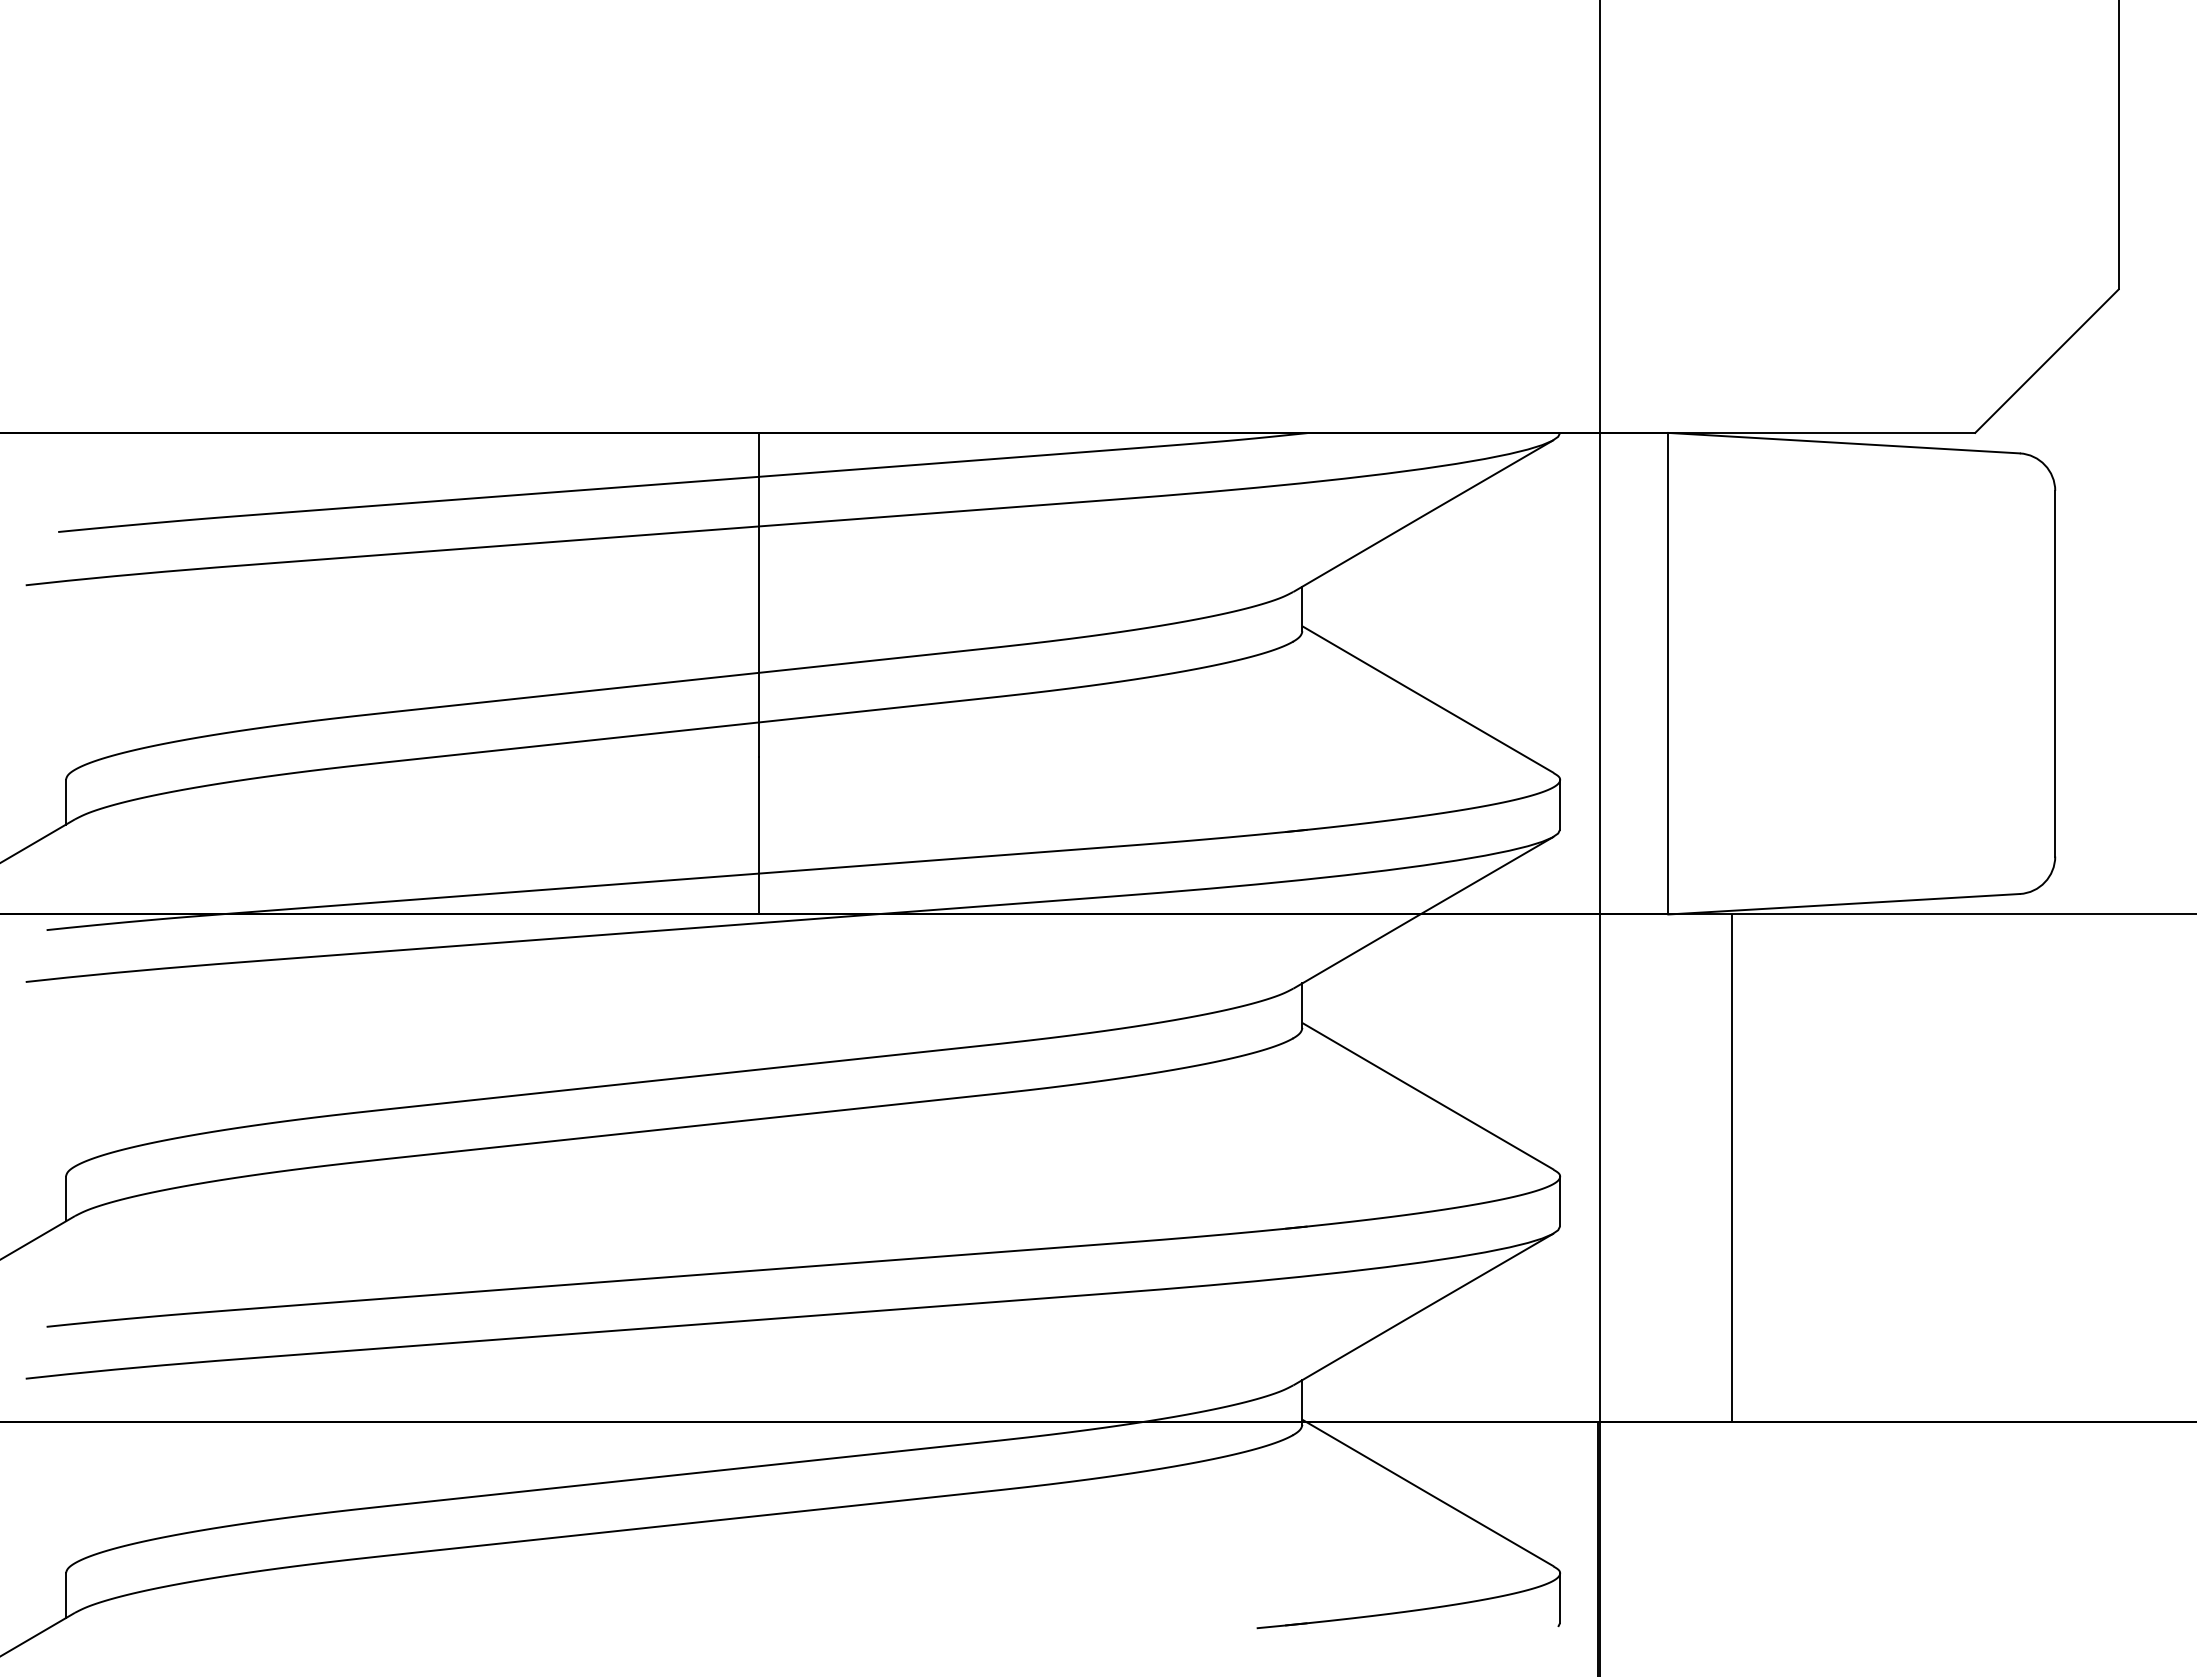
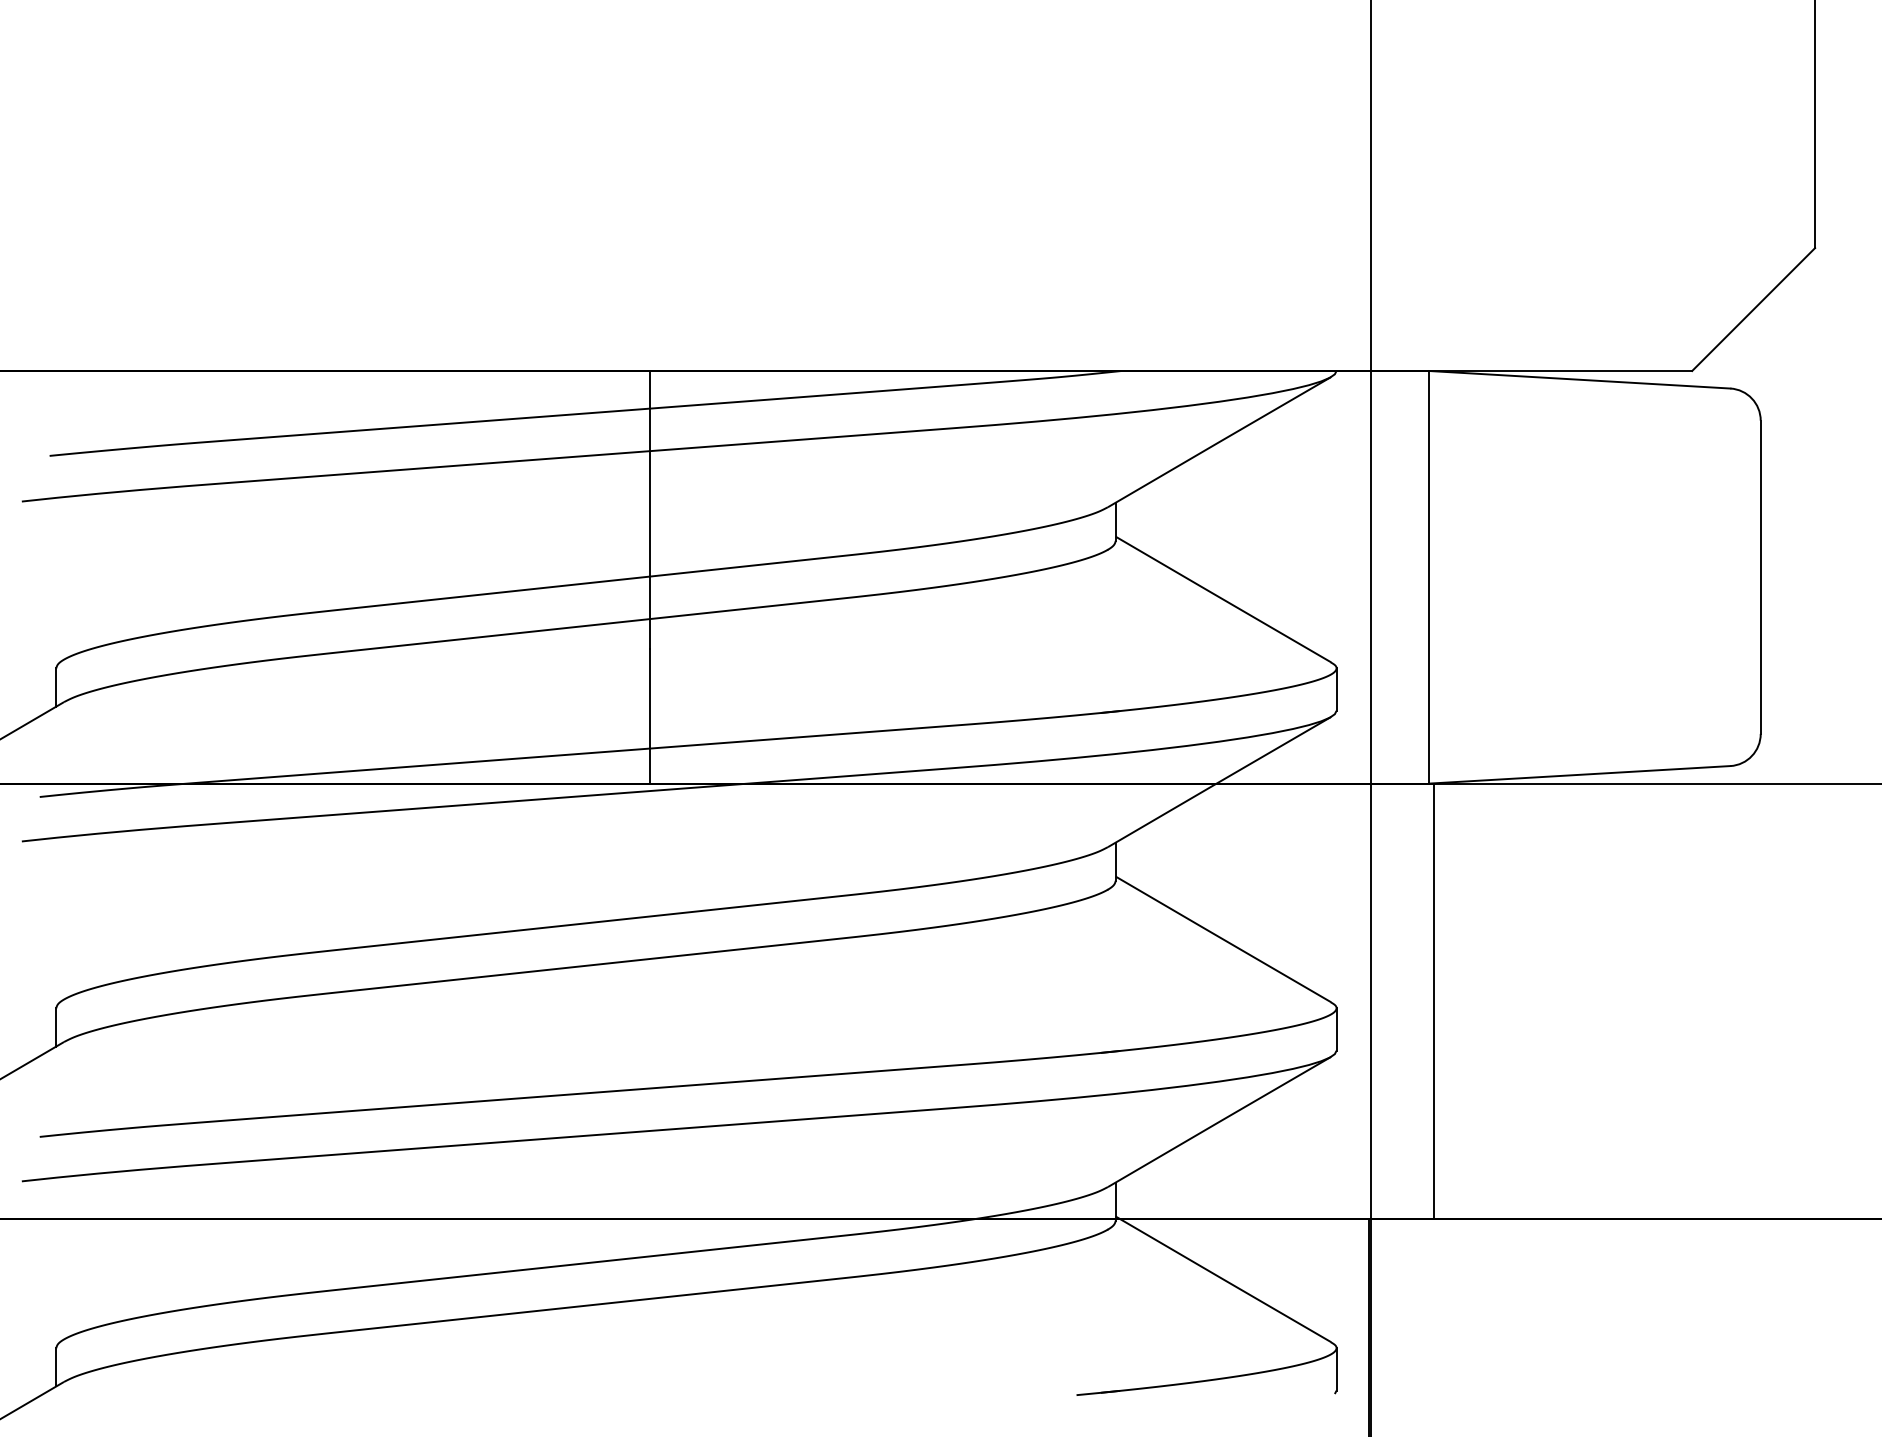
line: (1732, 1168) -> (1434, 1001), moved

